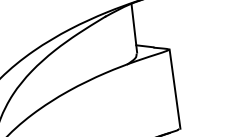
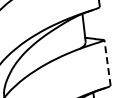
line: (174, 88) -> (107, 62), solid -> dashed

